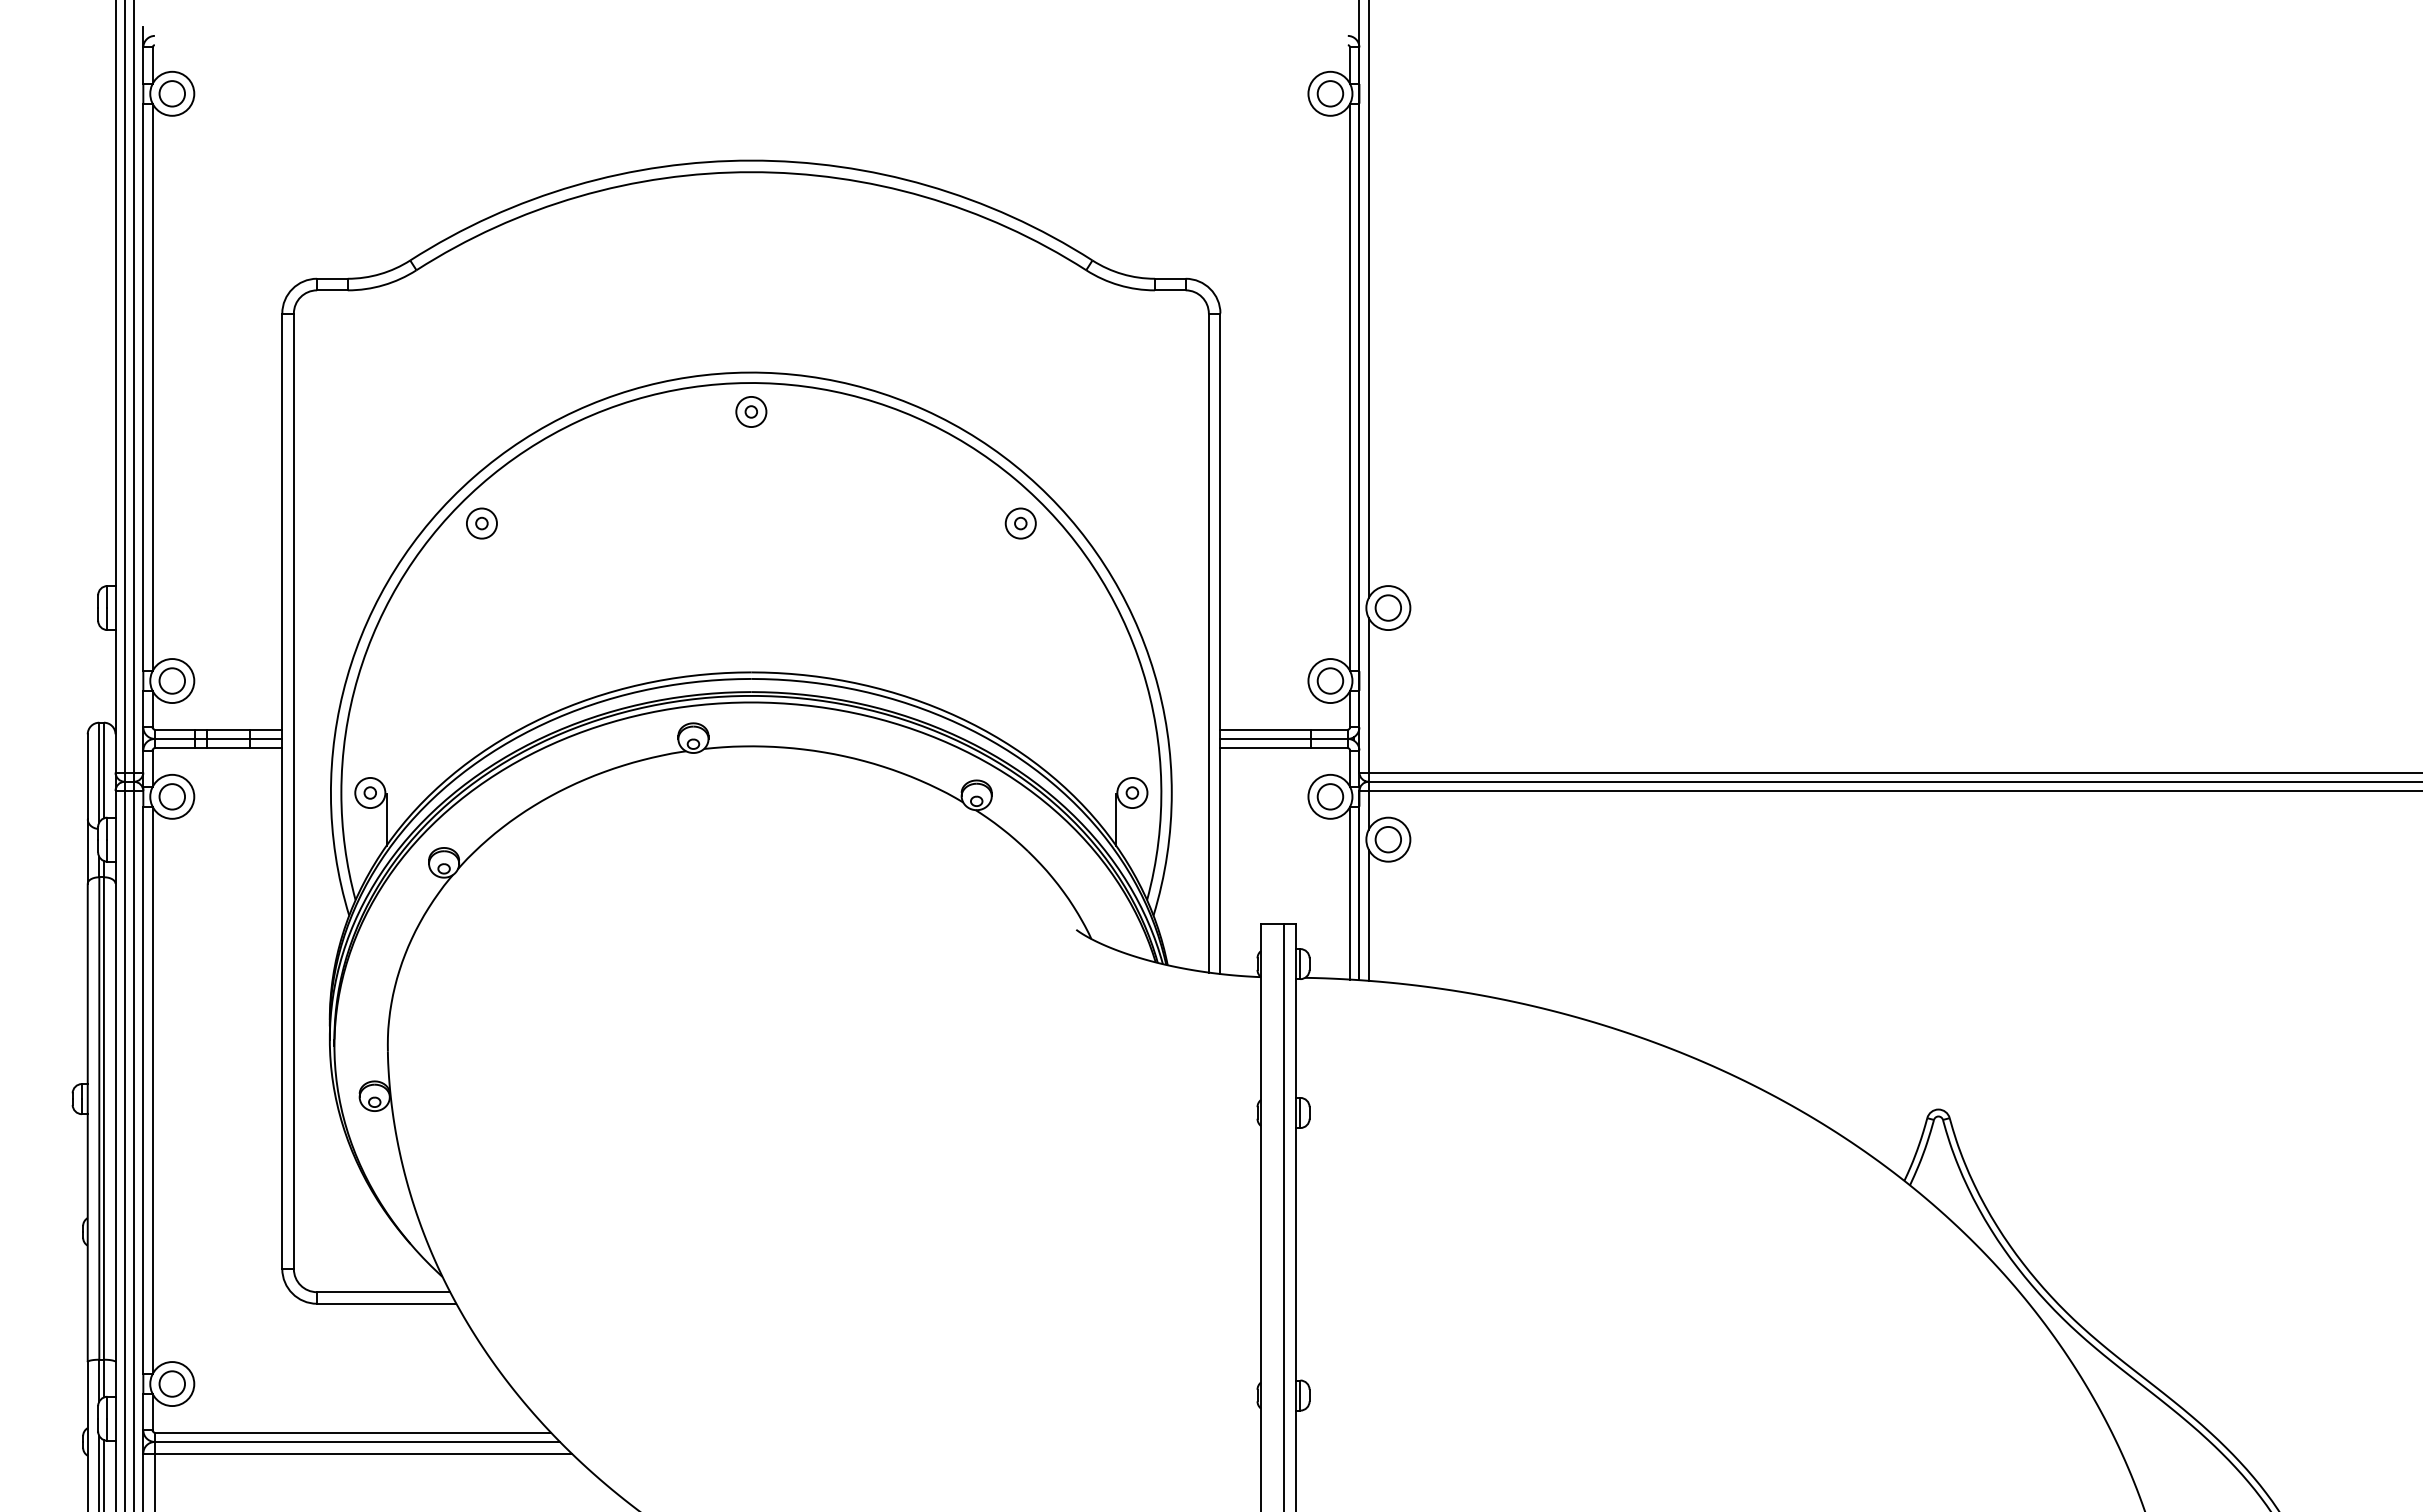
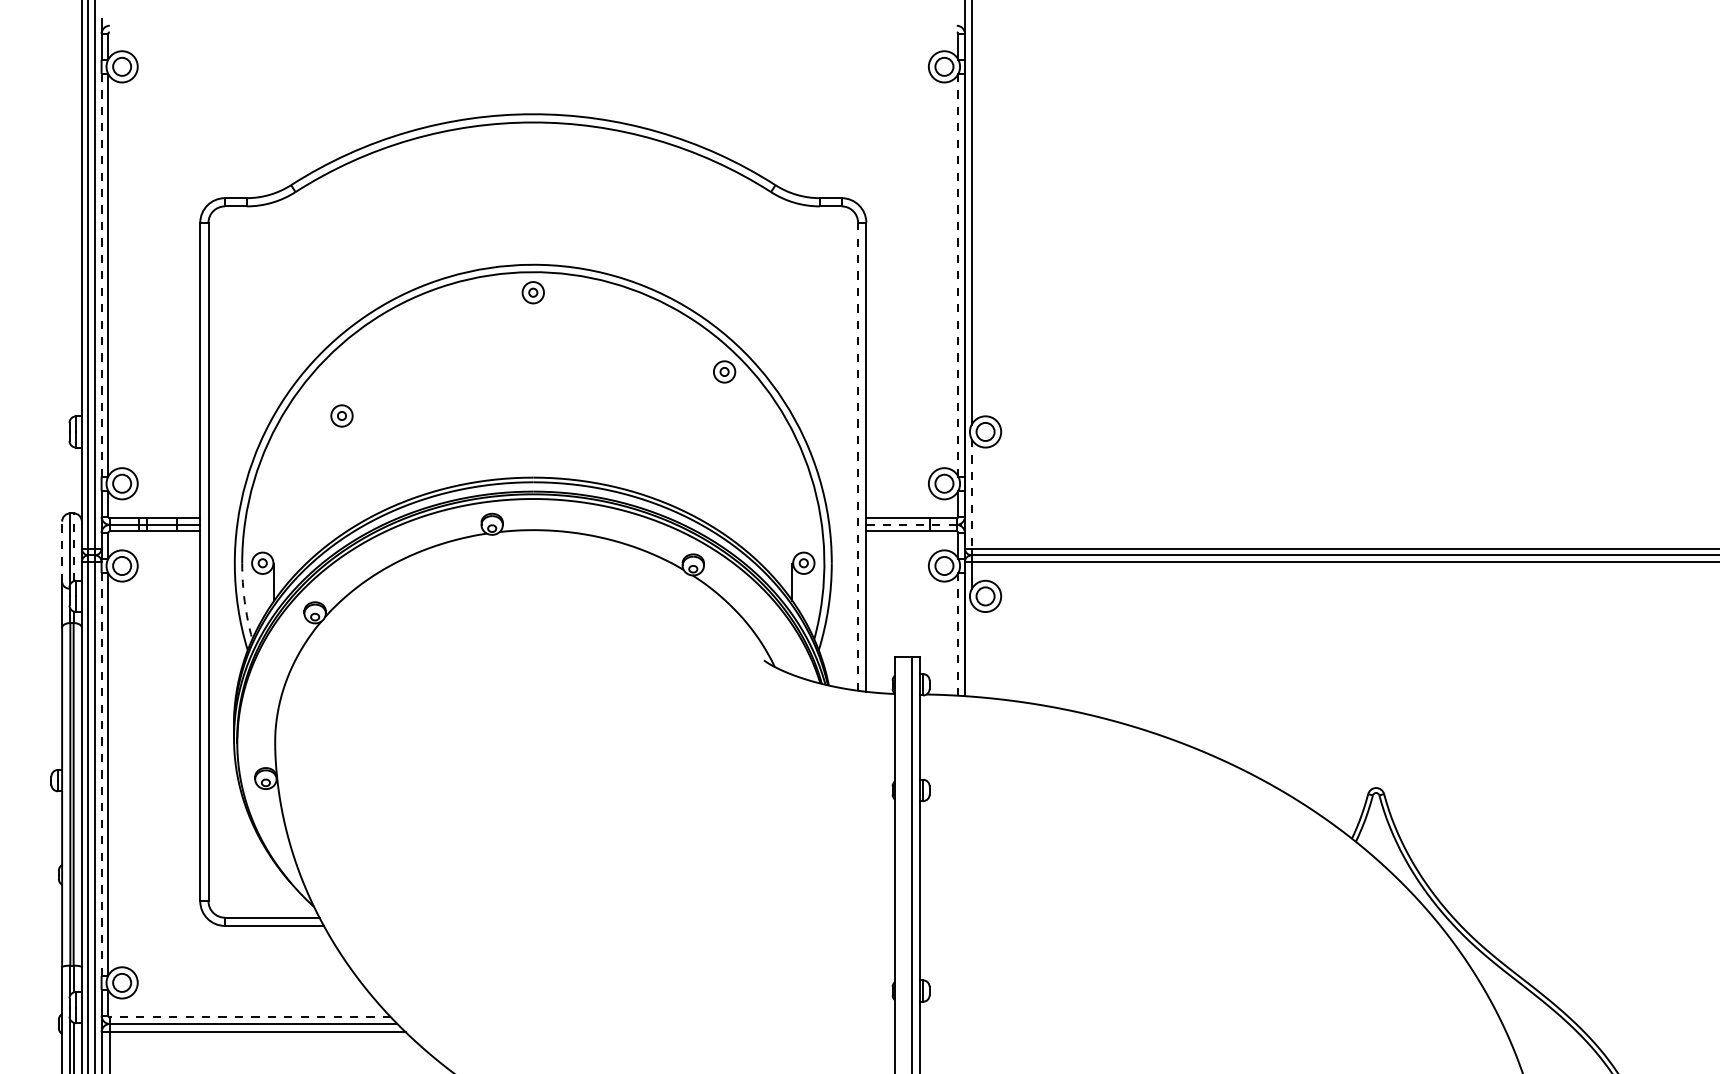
line: (143, 387) -> (101, 275), solid -> dashed
line: (1350, 387) -> (958, 275), solid -> dashed
part: (481, 523) -> (341, 415), moved
line: (1208, 643) -> (857, 457), solid -> dashed
line: (1368, 695) -> (971, 494), solid -> dashed
line: (1284, 738) -> (911, 524), solid -> dashed
line: (103, 770) -> (73, 547), solid -> dashed
line: (87, 776) -> (61, 551), solid -> dashed
arc: (344, 847) -> (244, 601), solid -> dashed
line: (1350, 893) -> (958, 634), solid -> dashed
line: (1368, 914) -> (971, 649), removed
line: (143, 1090) -> (101, 774), solid -> dashed
line: (352, 1432) -> (250, 1017), solid -> dashed

